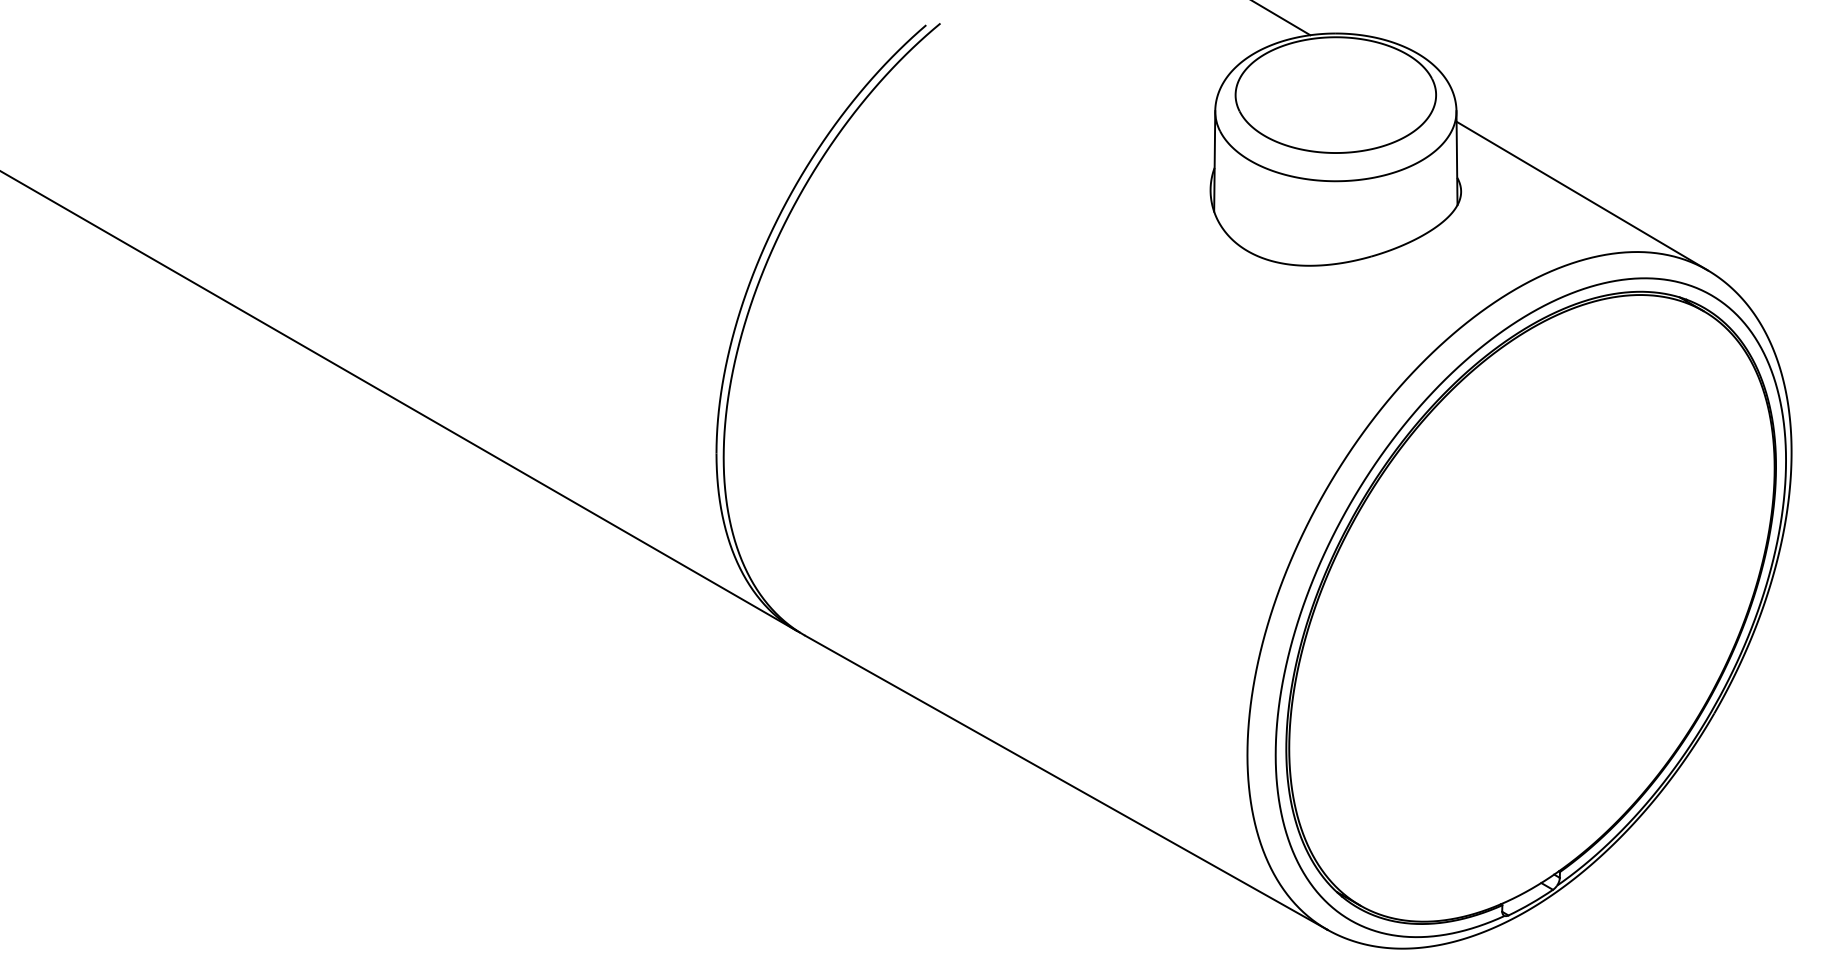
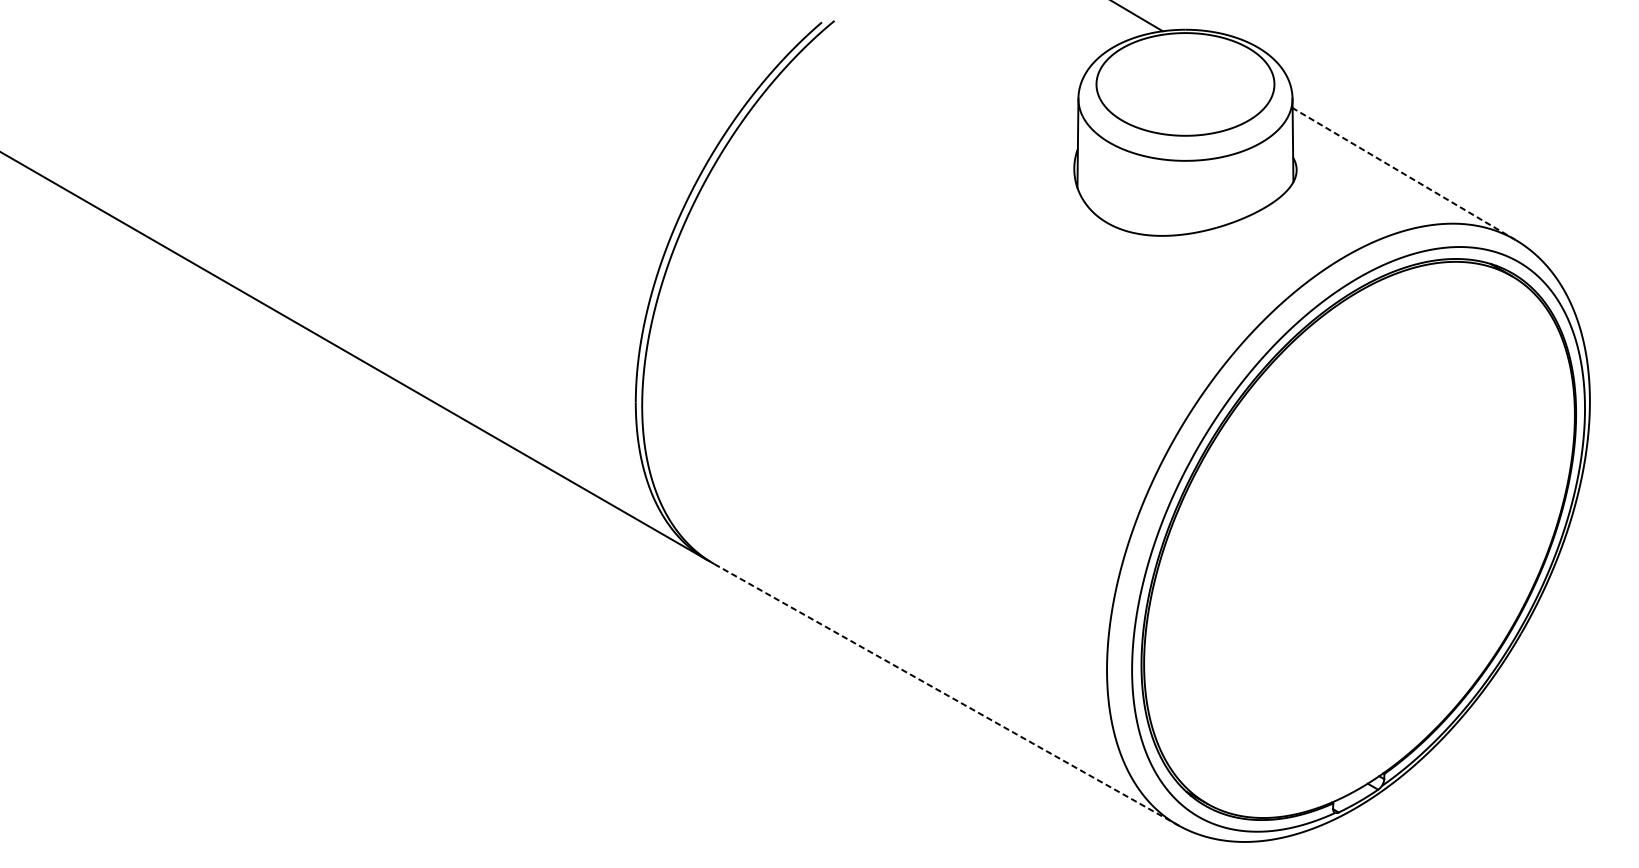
line: (1581, 195) -> (1403, 173), solid -> dashed
line: (1066, 782) -> (946, 694), solid -> dashed

